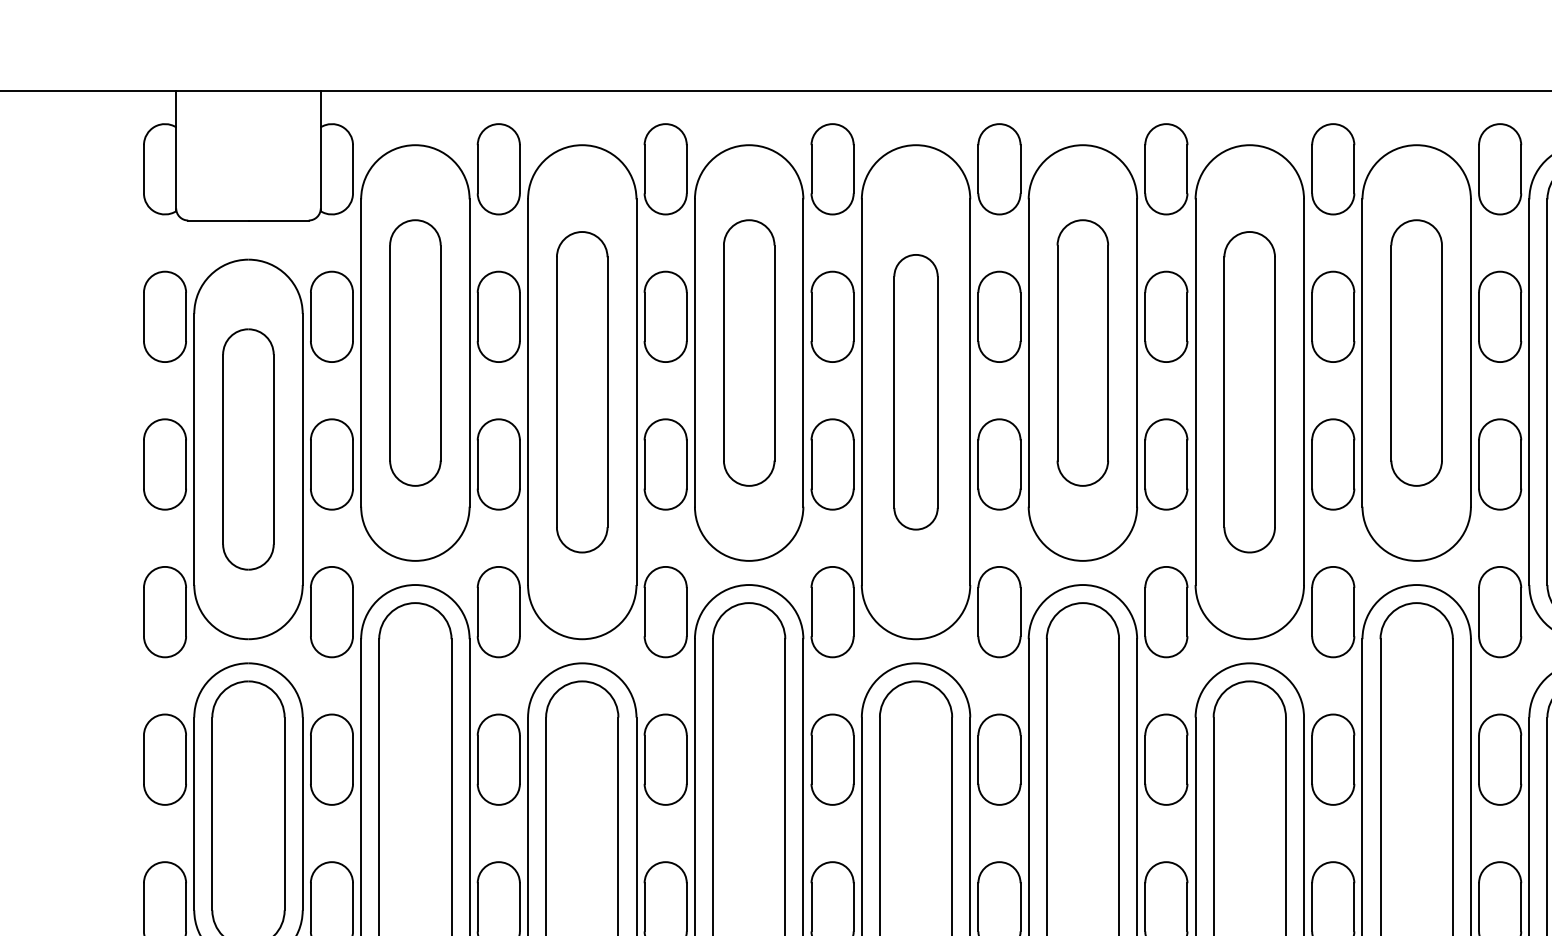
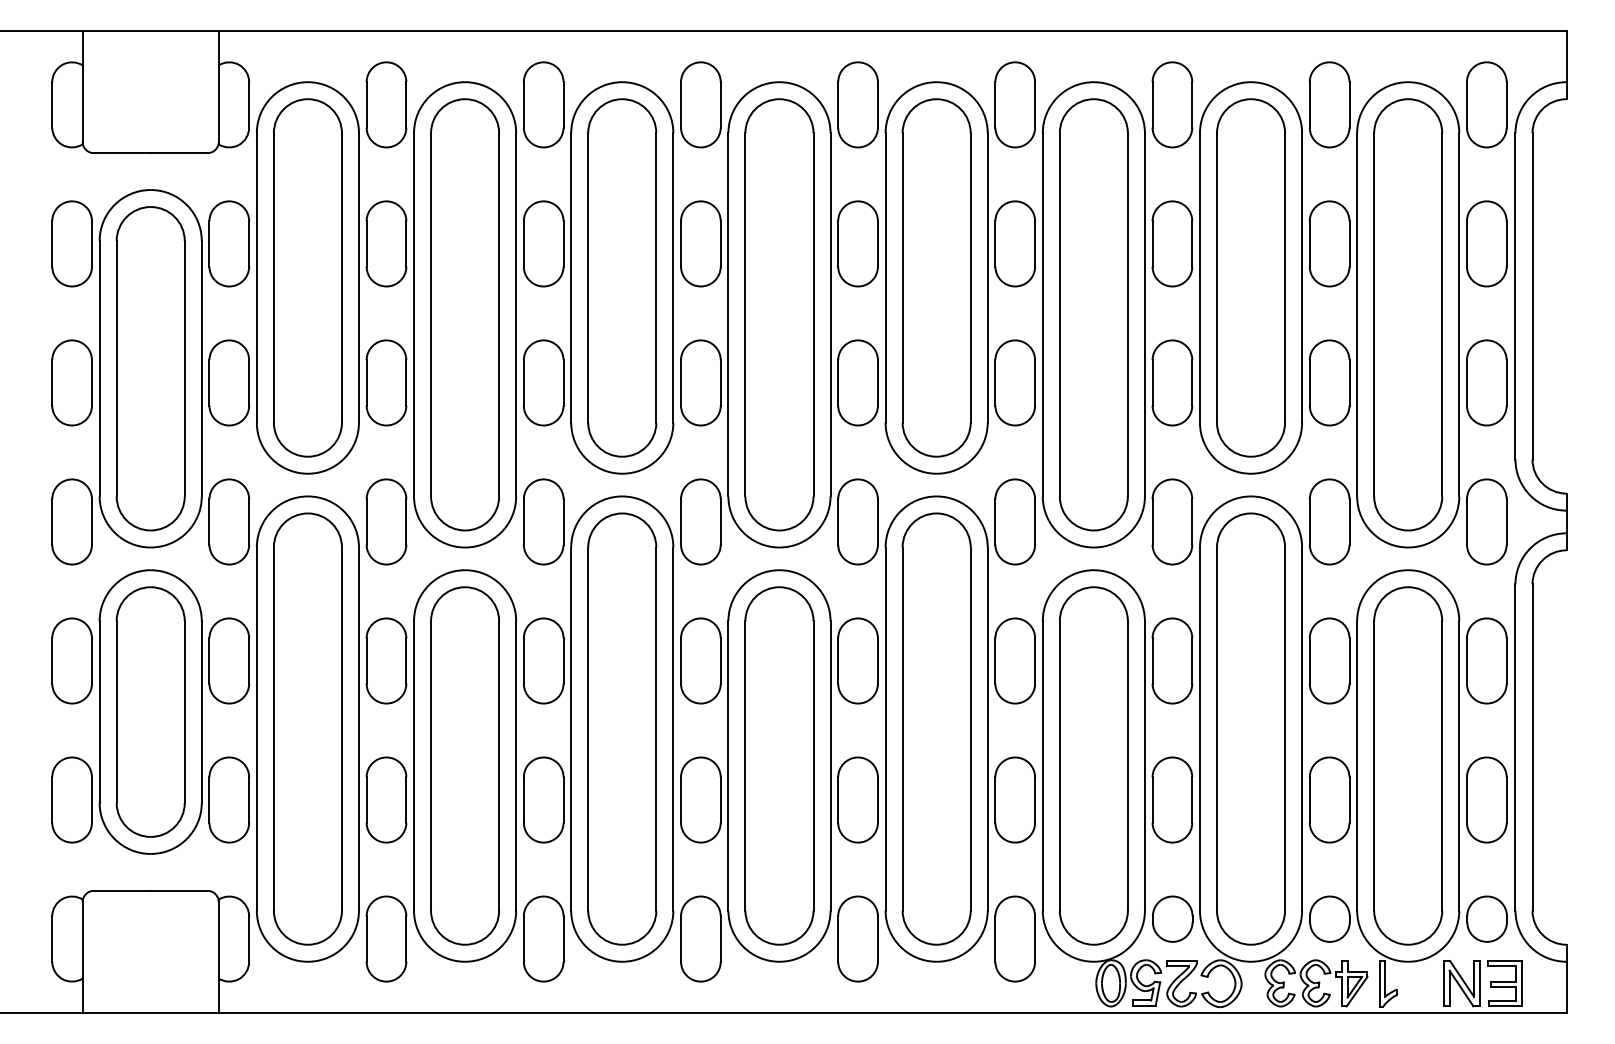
part: (414, 352) -> (307, 277), size x1.43
part: (749, 352) -> (622, 277), size x1.43
part: (1082, 352) -> (936, 277), size x1.43
part: (1416, 352) -> (1250, 277), size x1.43
part: (581, 391) -> (464, 314), size x1.43
part: (916, 391) -> (779, 314), size x1.67
part: (1249, 391) -> (1093, 314), size x1.43
part: (248, 449) -> (150, 368), size x1.43

